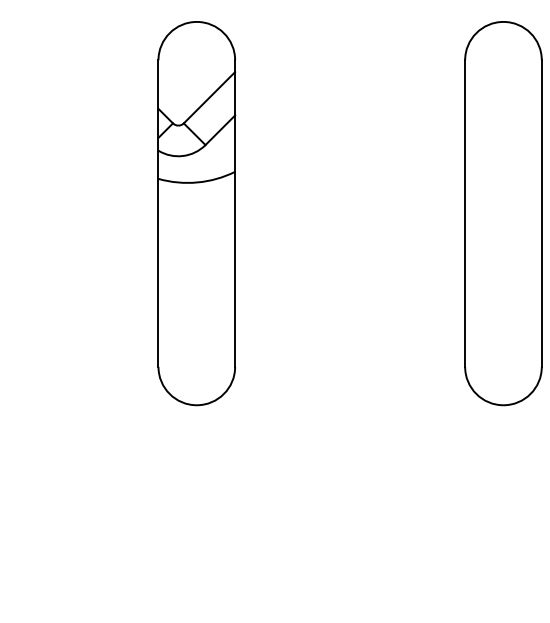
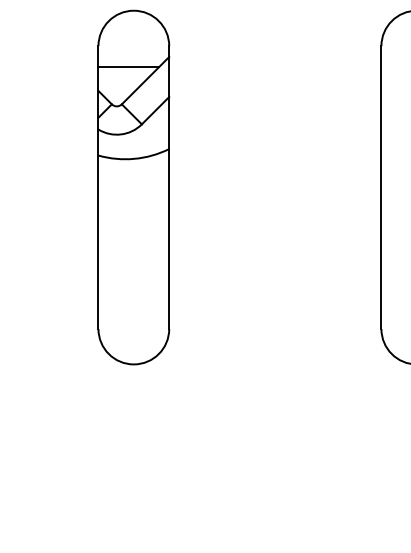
line: (190, 83) -> (128, 67), added

